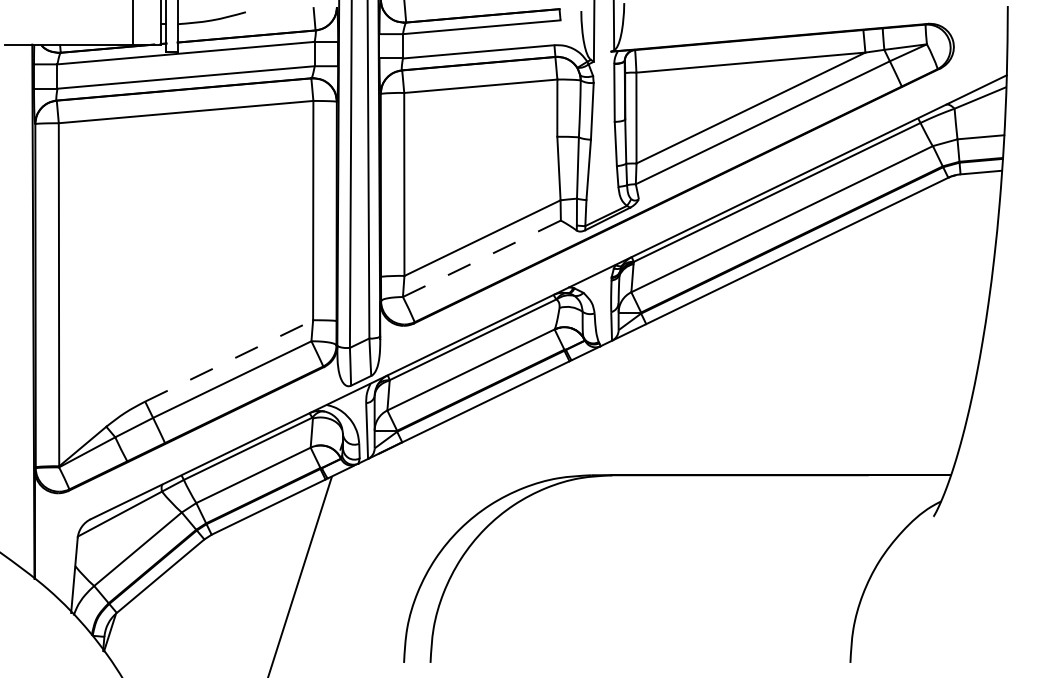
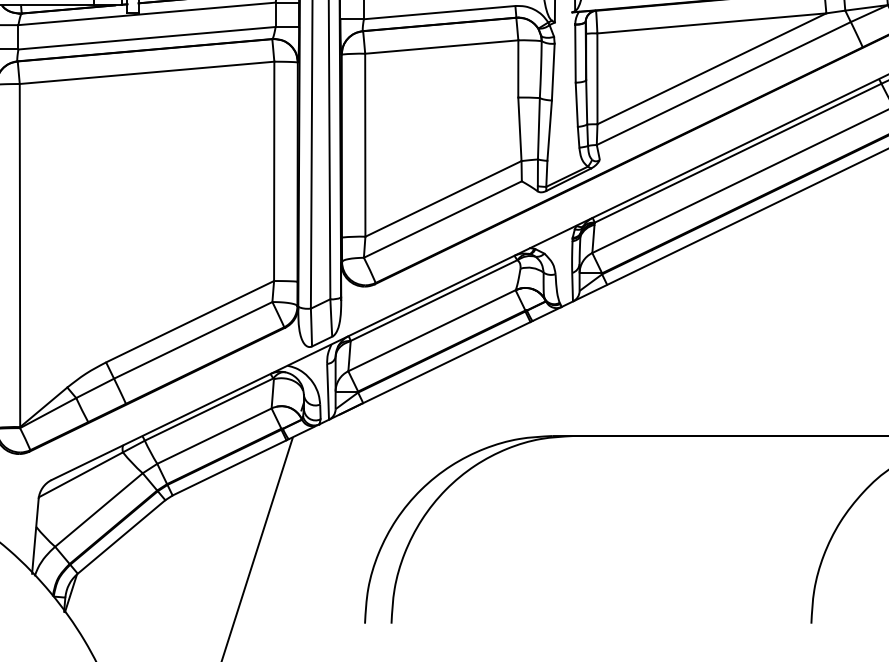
line: (481, 258) -> (442, 219), dashed -> solid
line: (229, 360) -> (190, 321), dashed -> solid

